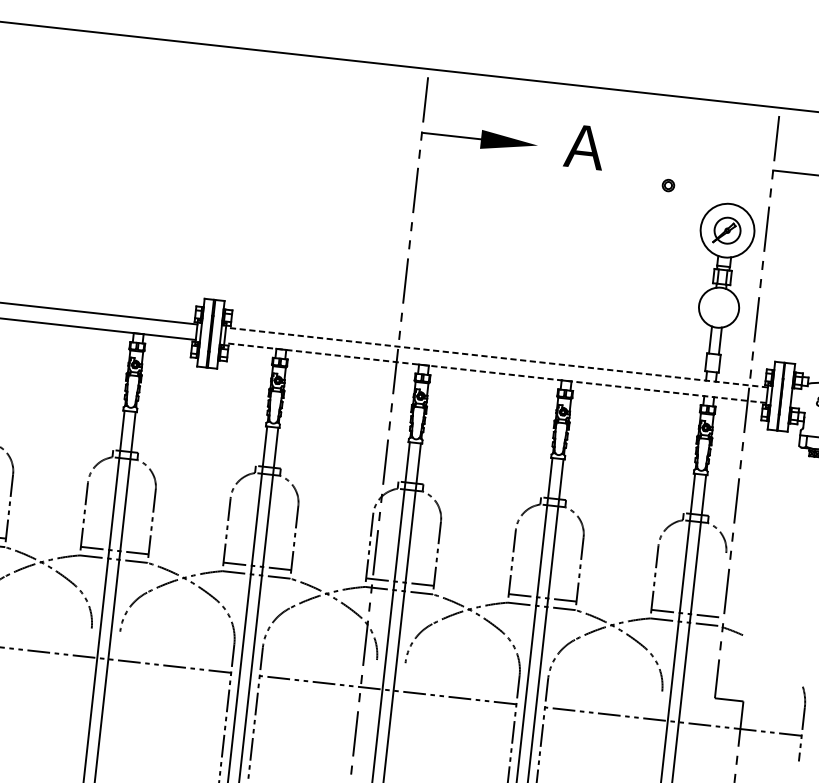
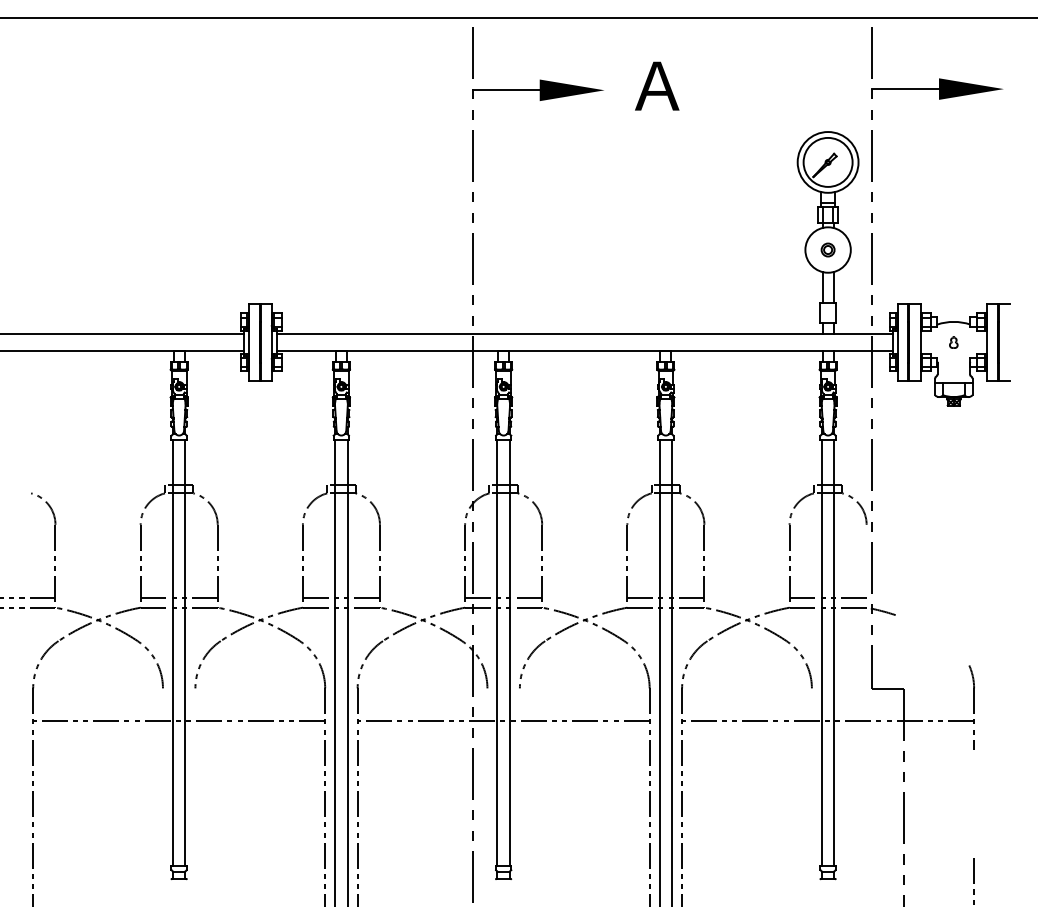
part: (667, 185) -> (827, 249), moved
circle: (727, 229) -> (827, 161), size x1.67
line: (496, 357) -> (584, 333), dashed -> solid
line: (495, 373) -> (584, 351), dashed -> solid

